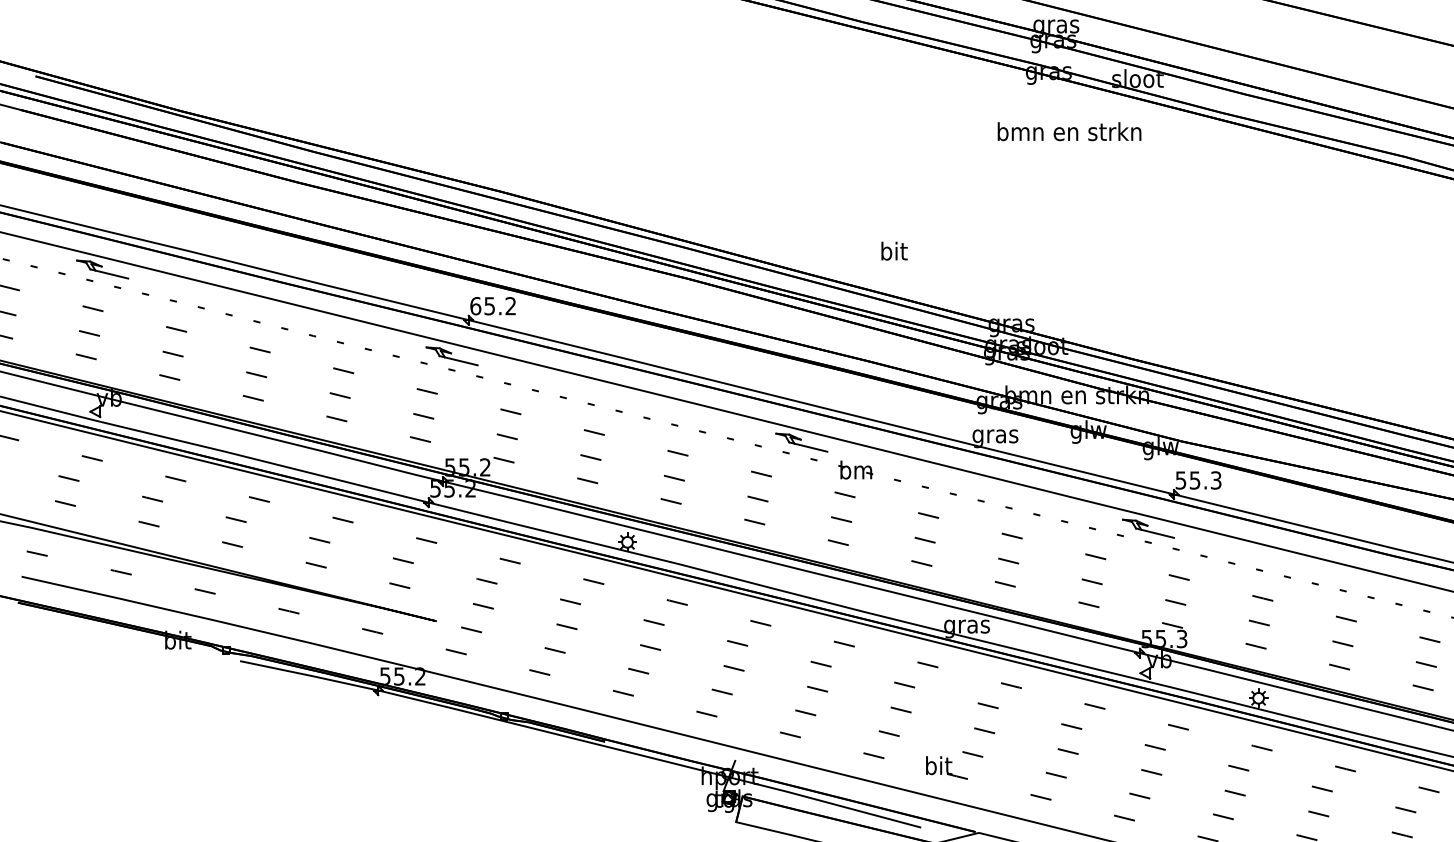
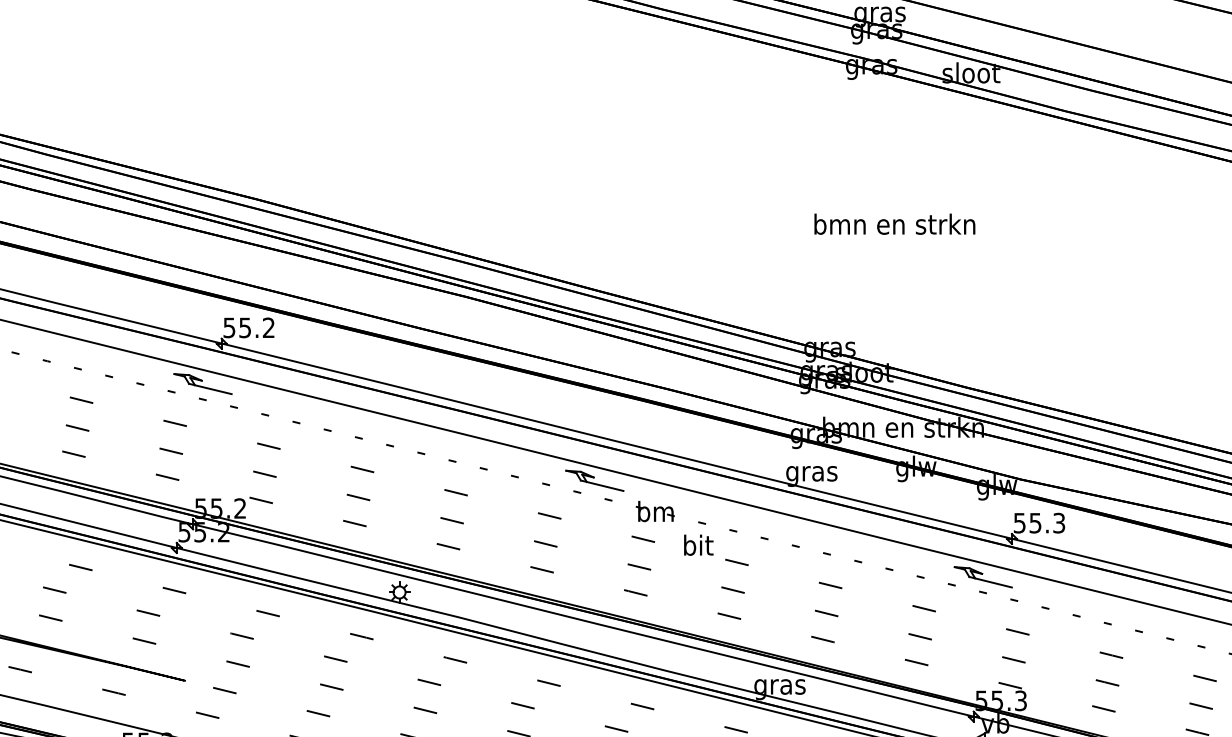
text: (1069, 131) -> (894, 224), moved
text: (894, 250) -> (698, 544), moved
text: (475, 306) -> (229, 328), 65.2 -> 55.2

